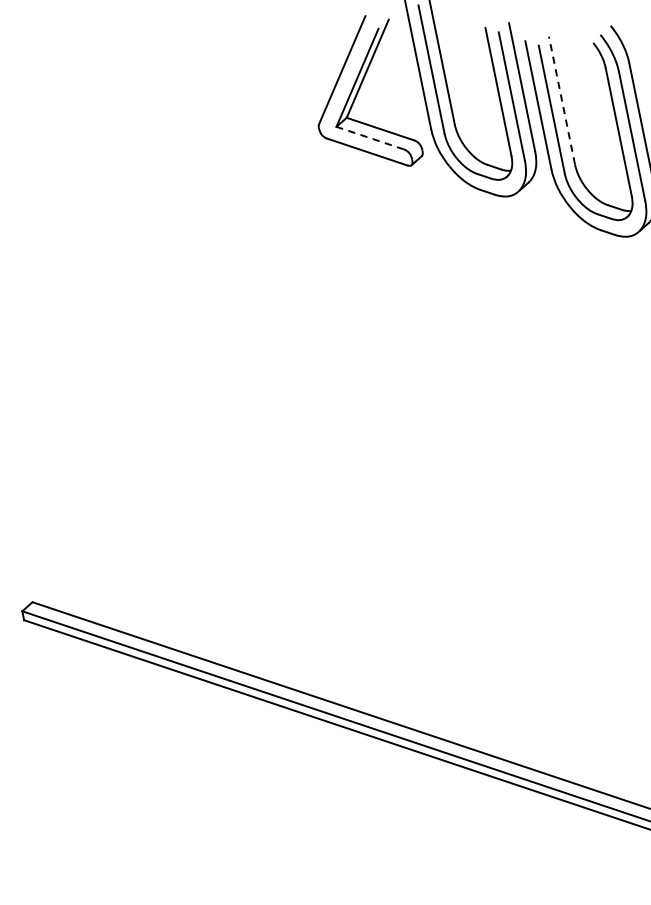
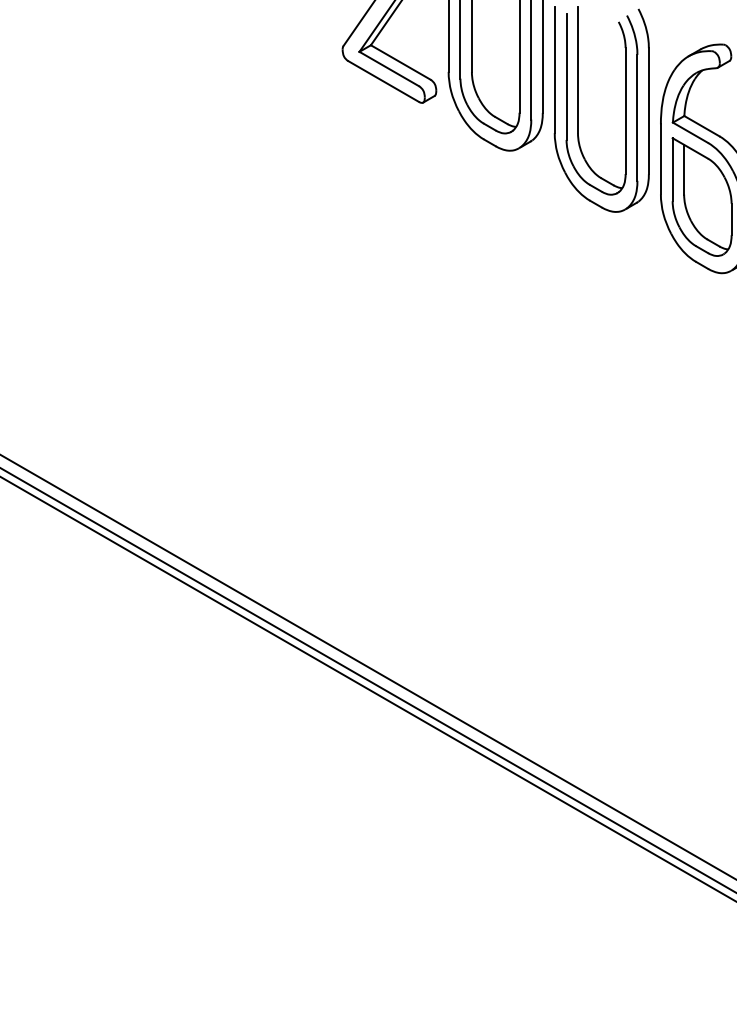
line: (561, 100) -> (577, 70), dashed -> solid
line: (369, 137) -> (388, 68), dashed -> solid

